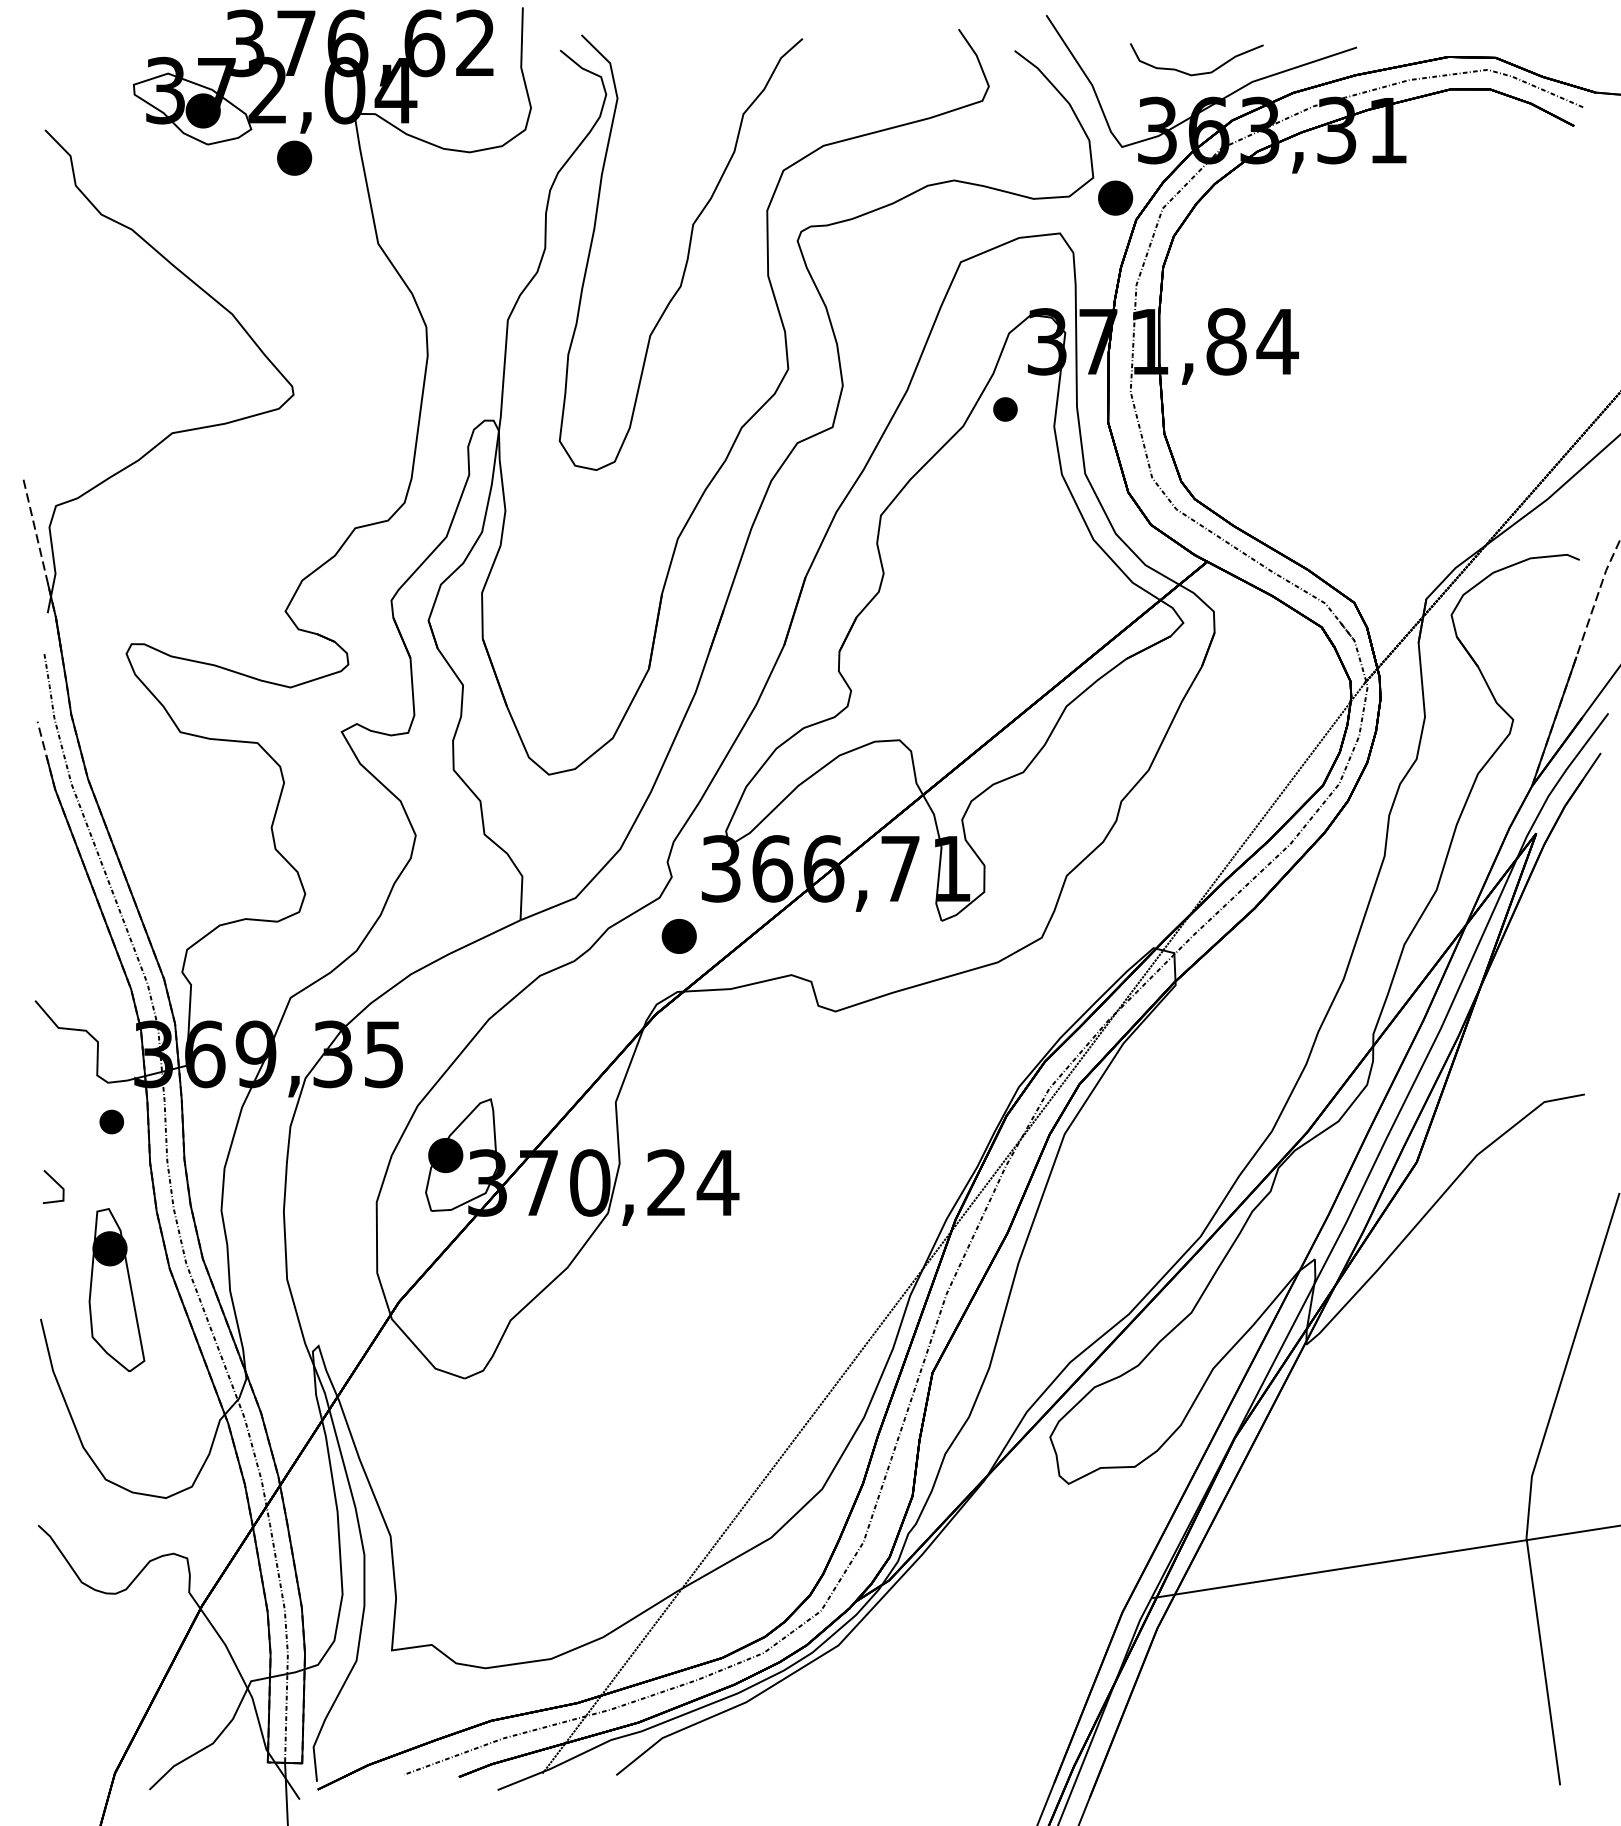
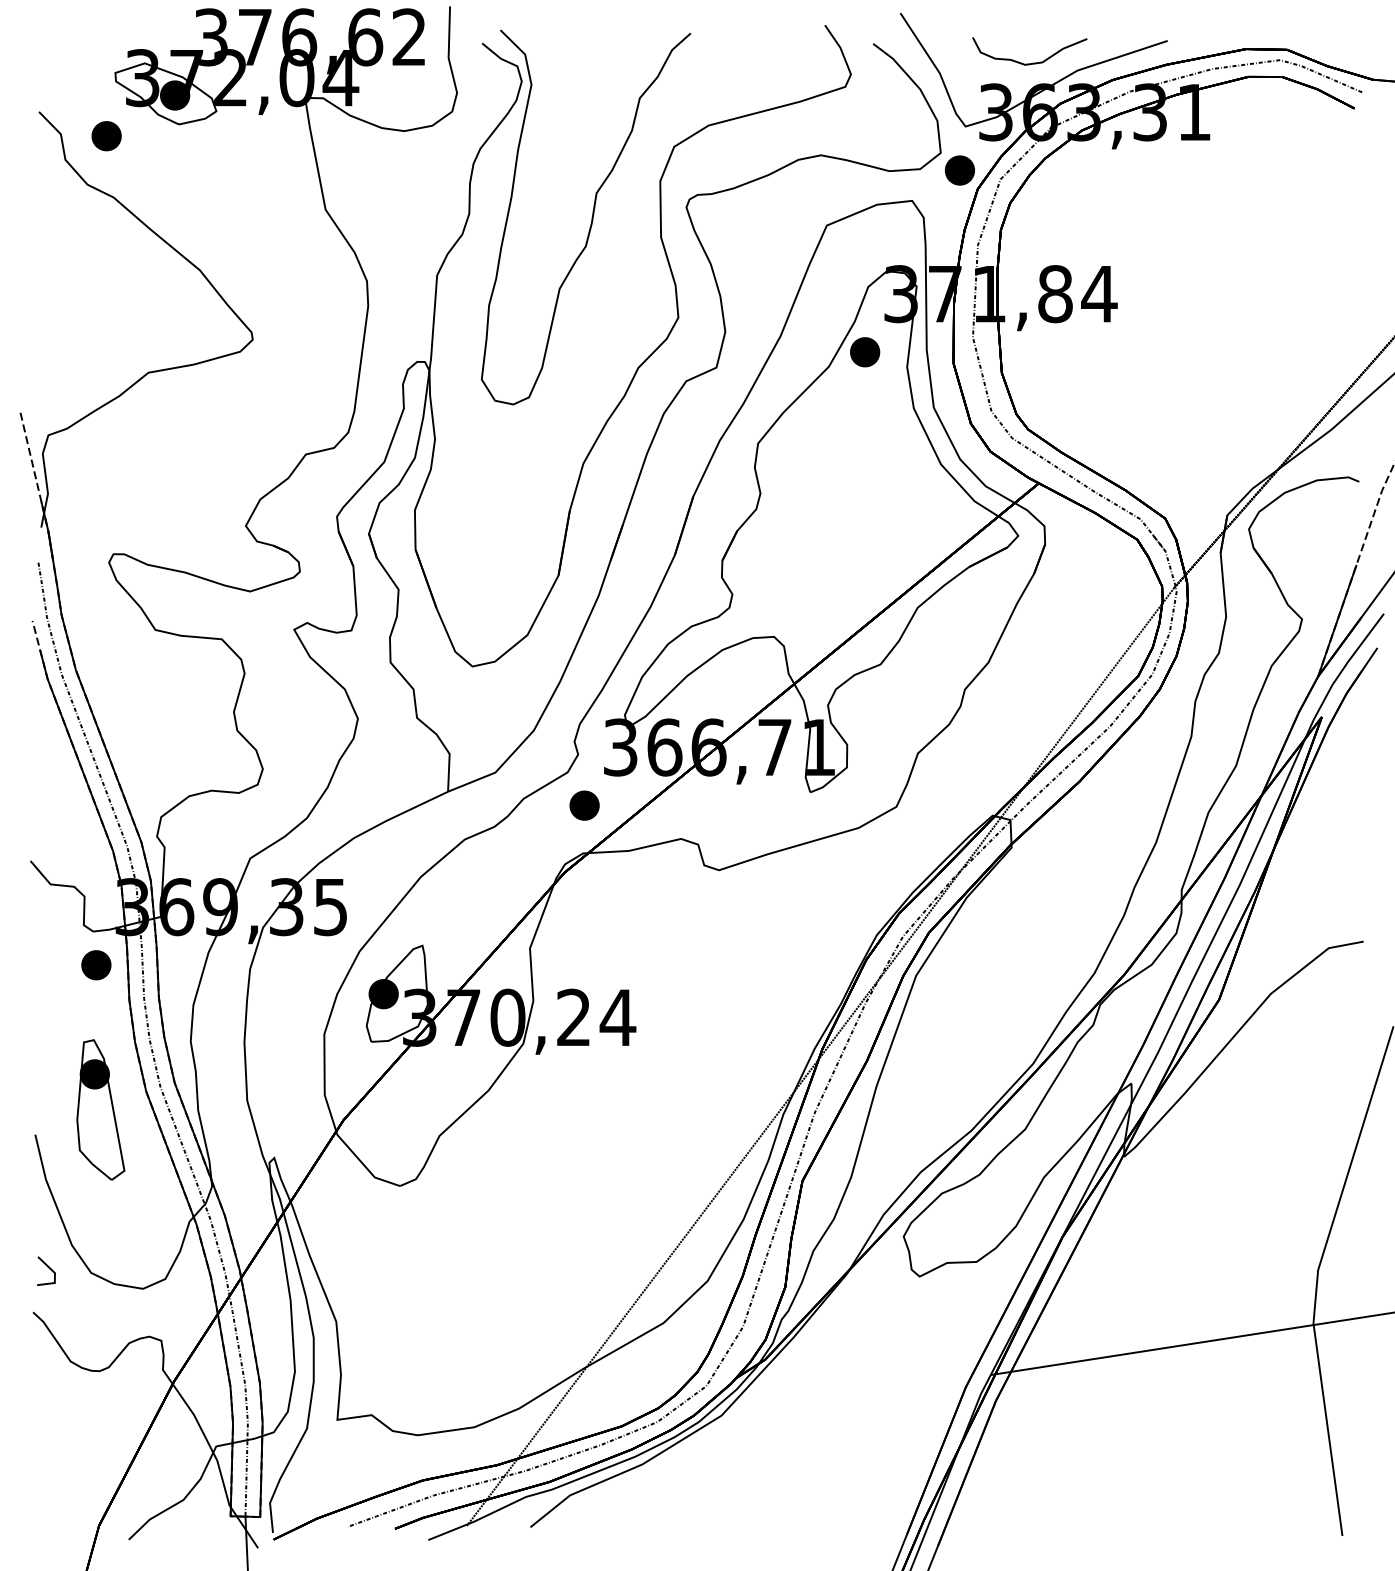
part: (294, 158) -> (106, 136), moved
part: (1005, 409) -> (865, 352), size x1.43
part: (111, 1122) -> (96, 965), size x1.43
line: (56, 1183) -> (48, 1268), moved

